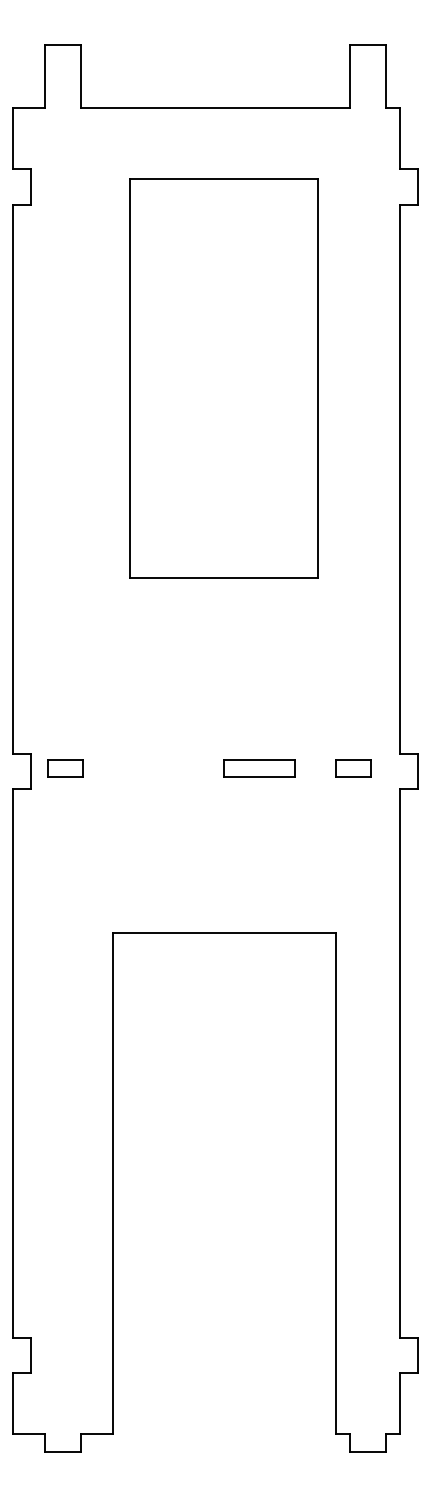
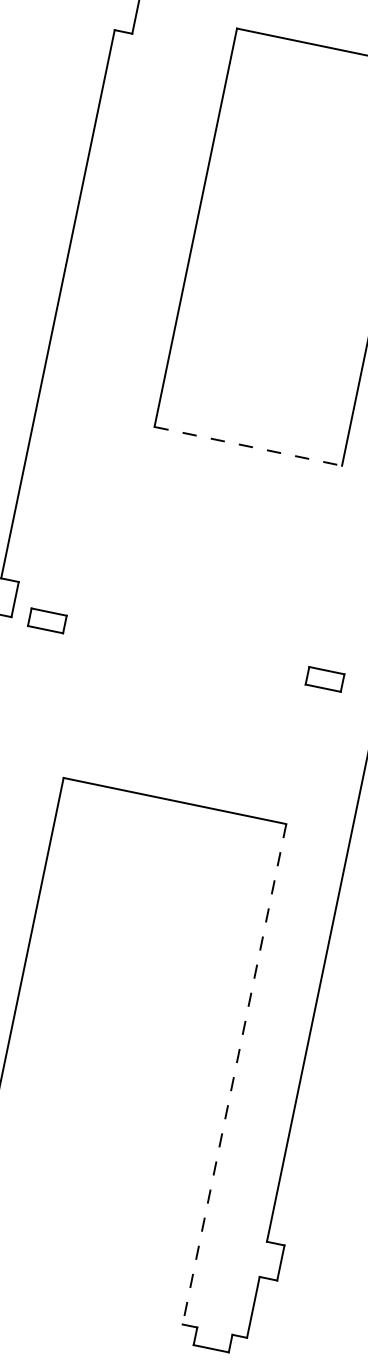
line: (224, 577) -> (248, 446), solid -> dashed
part: (65, 768) -> (47, 620), moved
part: (259, 768) -> (244, 643), removed
part: (353, 768) -> (325, 679), moved
line: (335, 1183) -> (234, 1073), solid -> dashed

